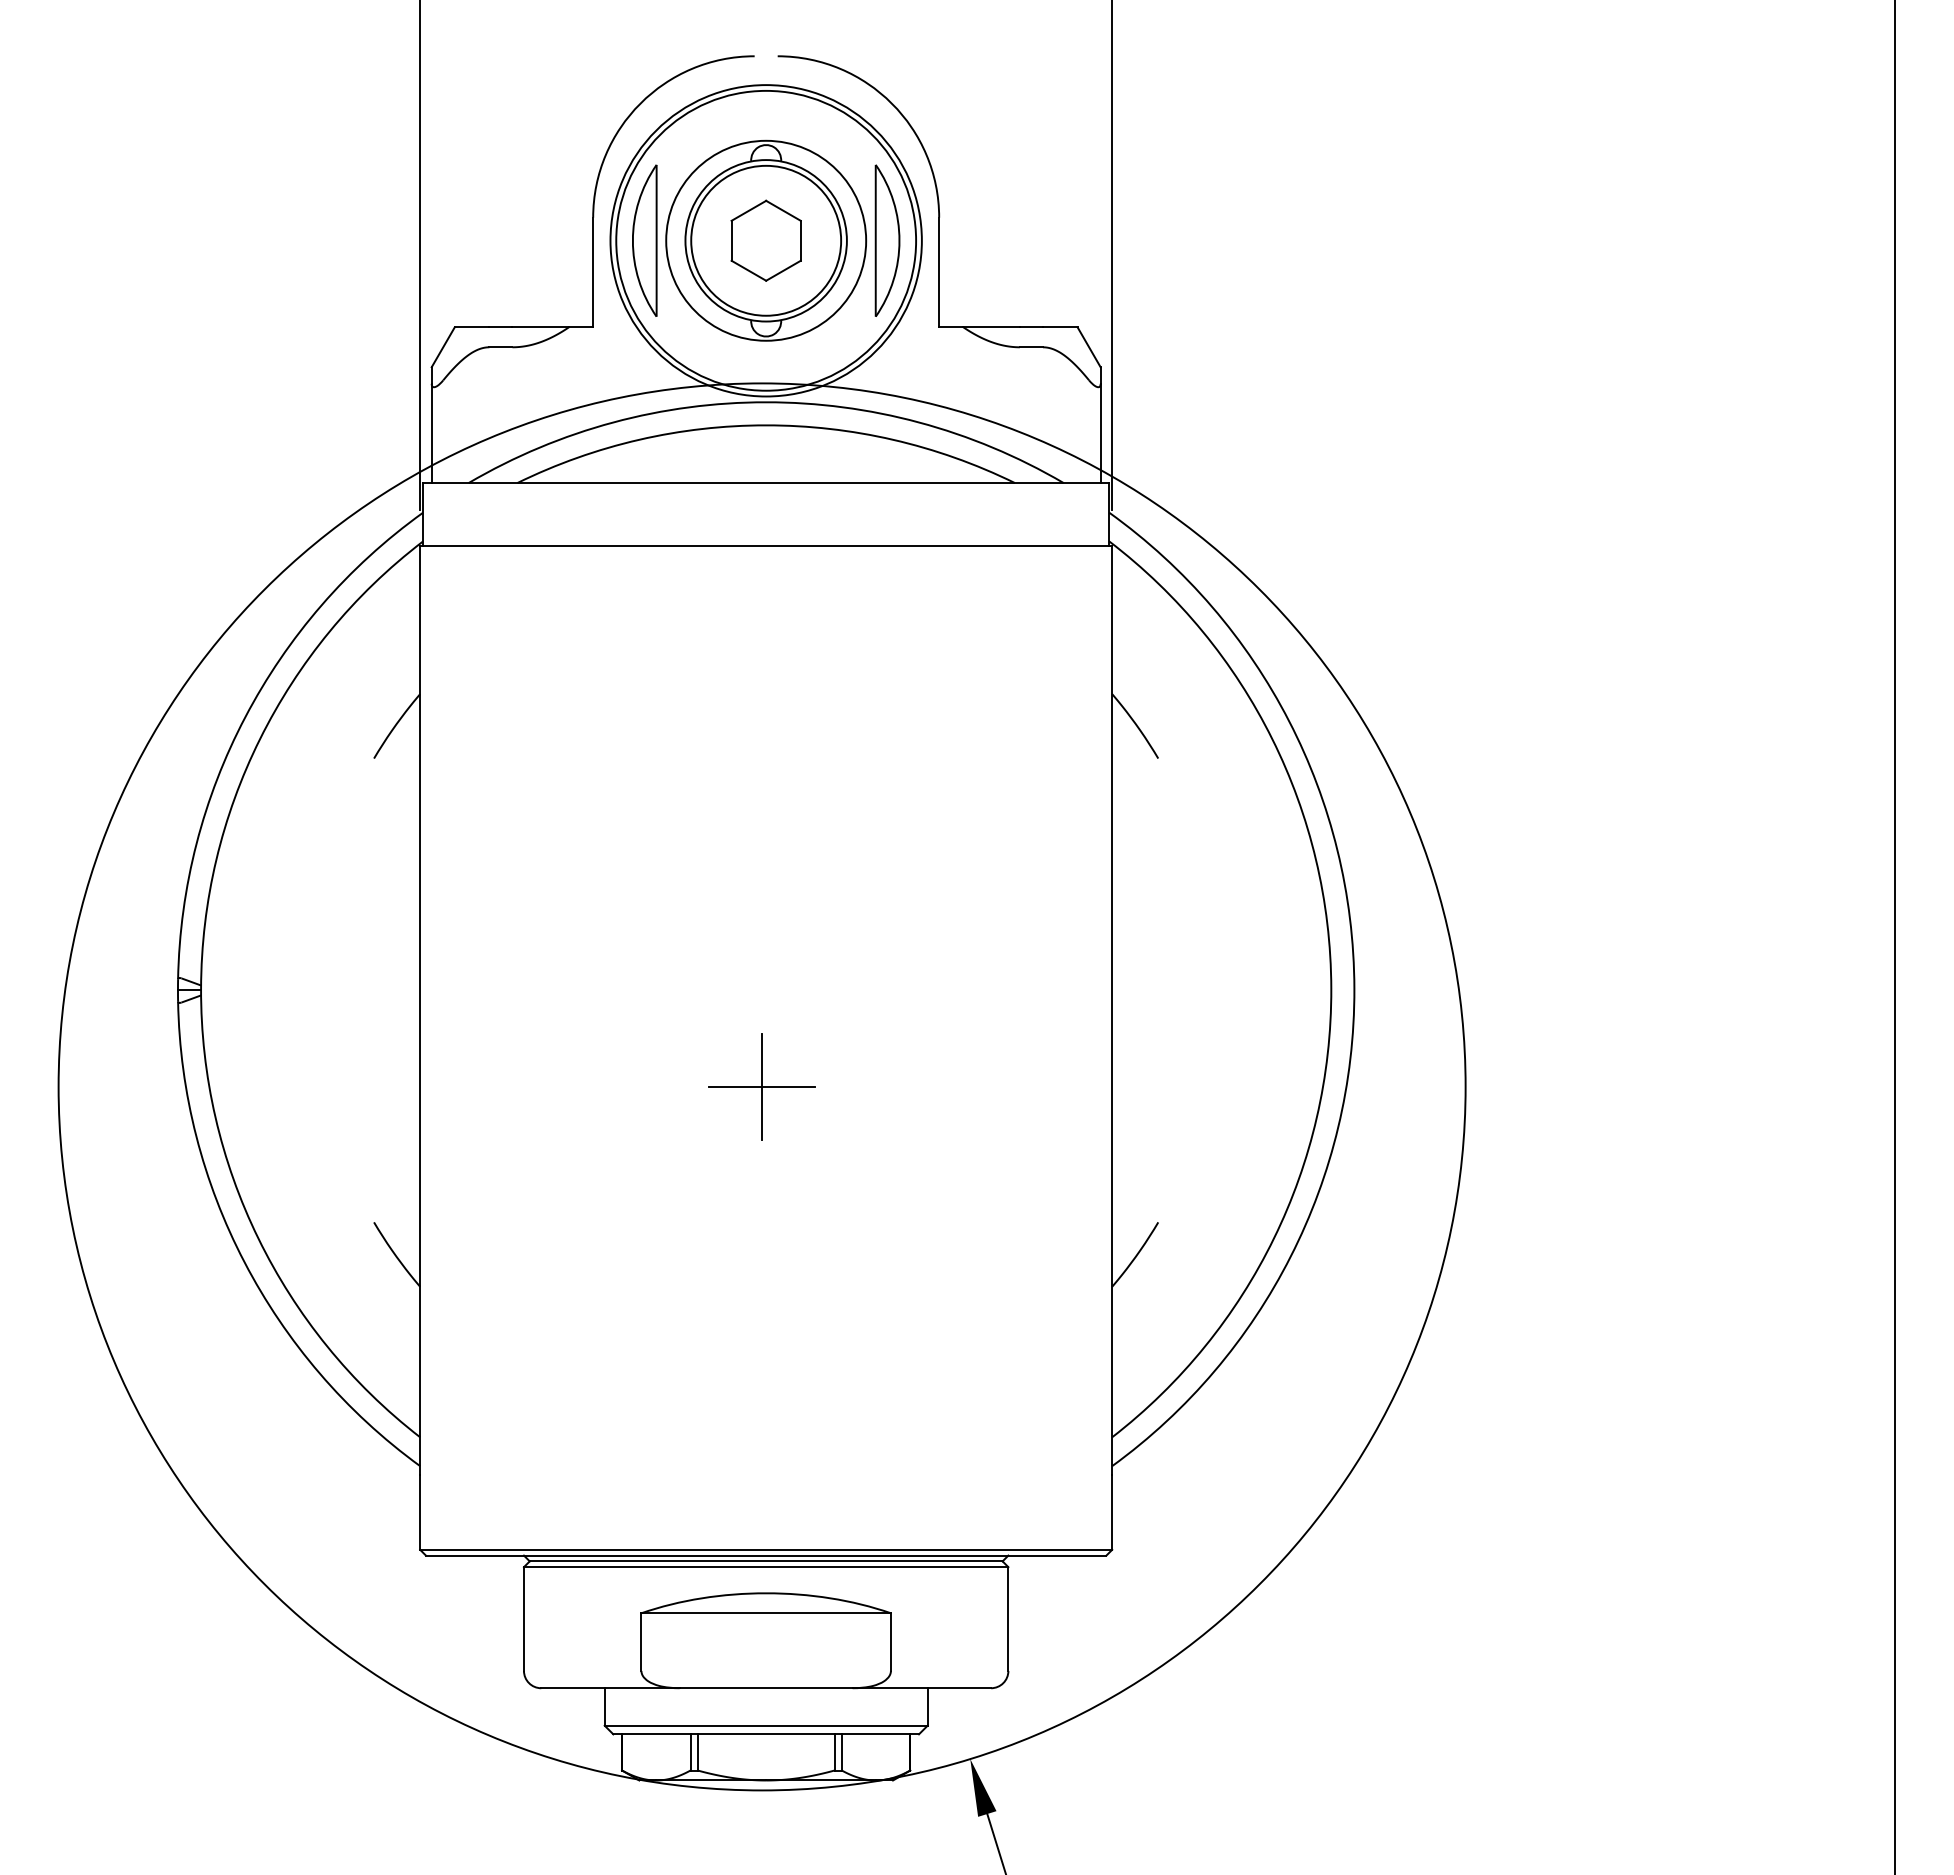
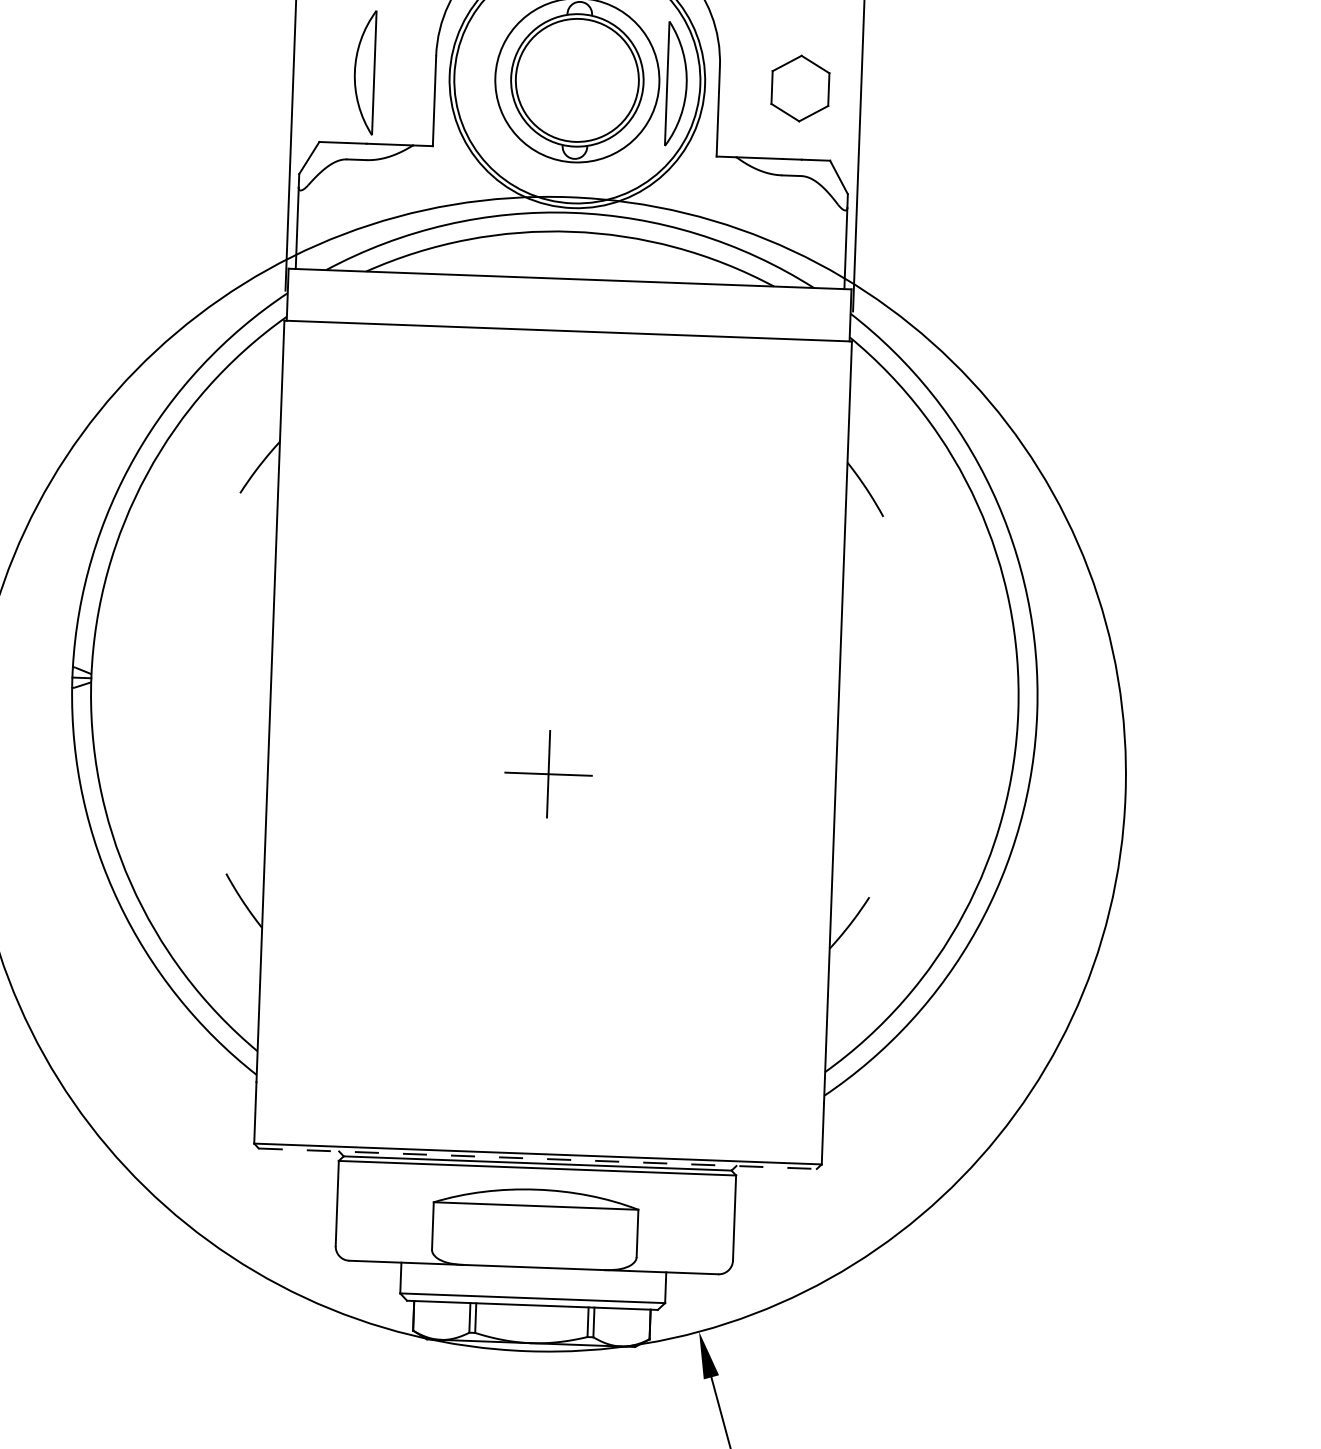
part: (644, 240) -> (364, 72), moved
part: (765, 240) -> (799, 88), moved
line: (766, 1555) -> (538, 1158), solid -> dashed

